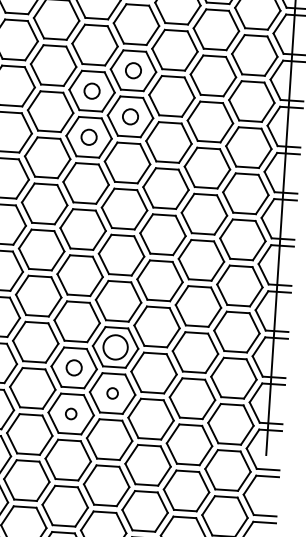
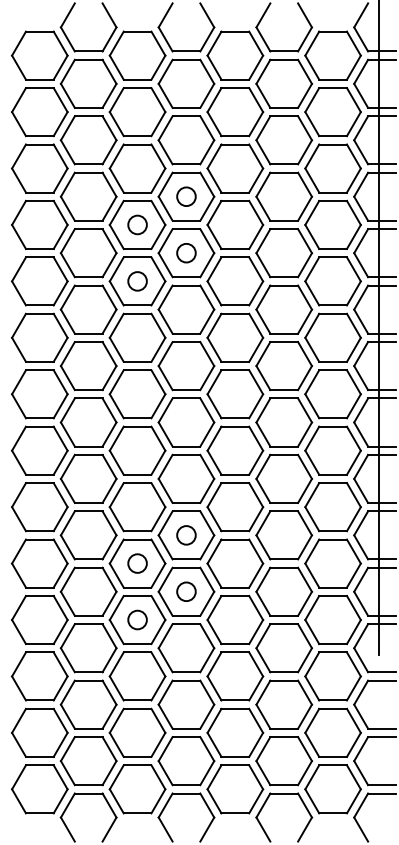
circle: (115, 347) -> (186, 535), size x0.62
circle: (112, 393) -> (186, 591), size x1.43
circle: (71, 413) -> (137, 619), size x1.43

